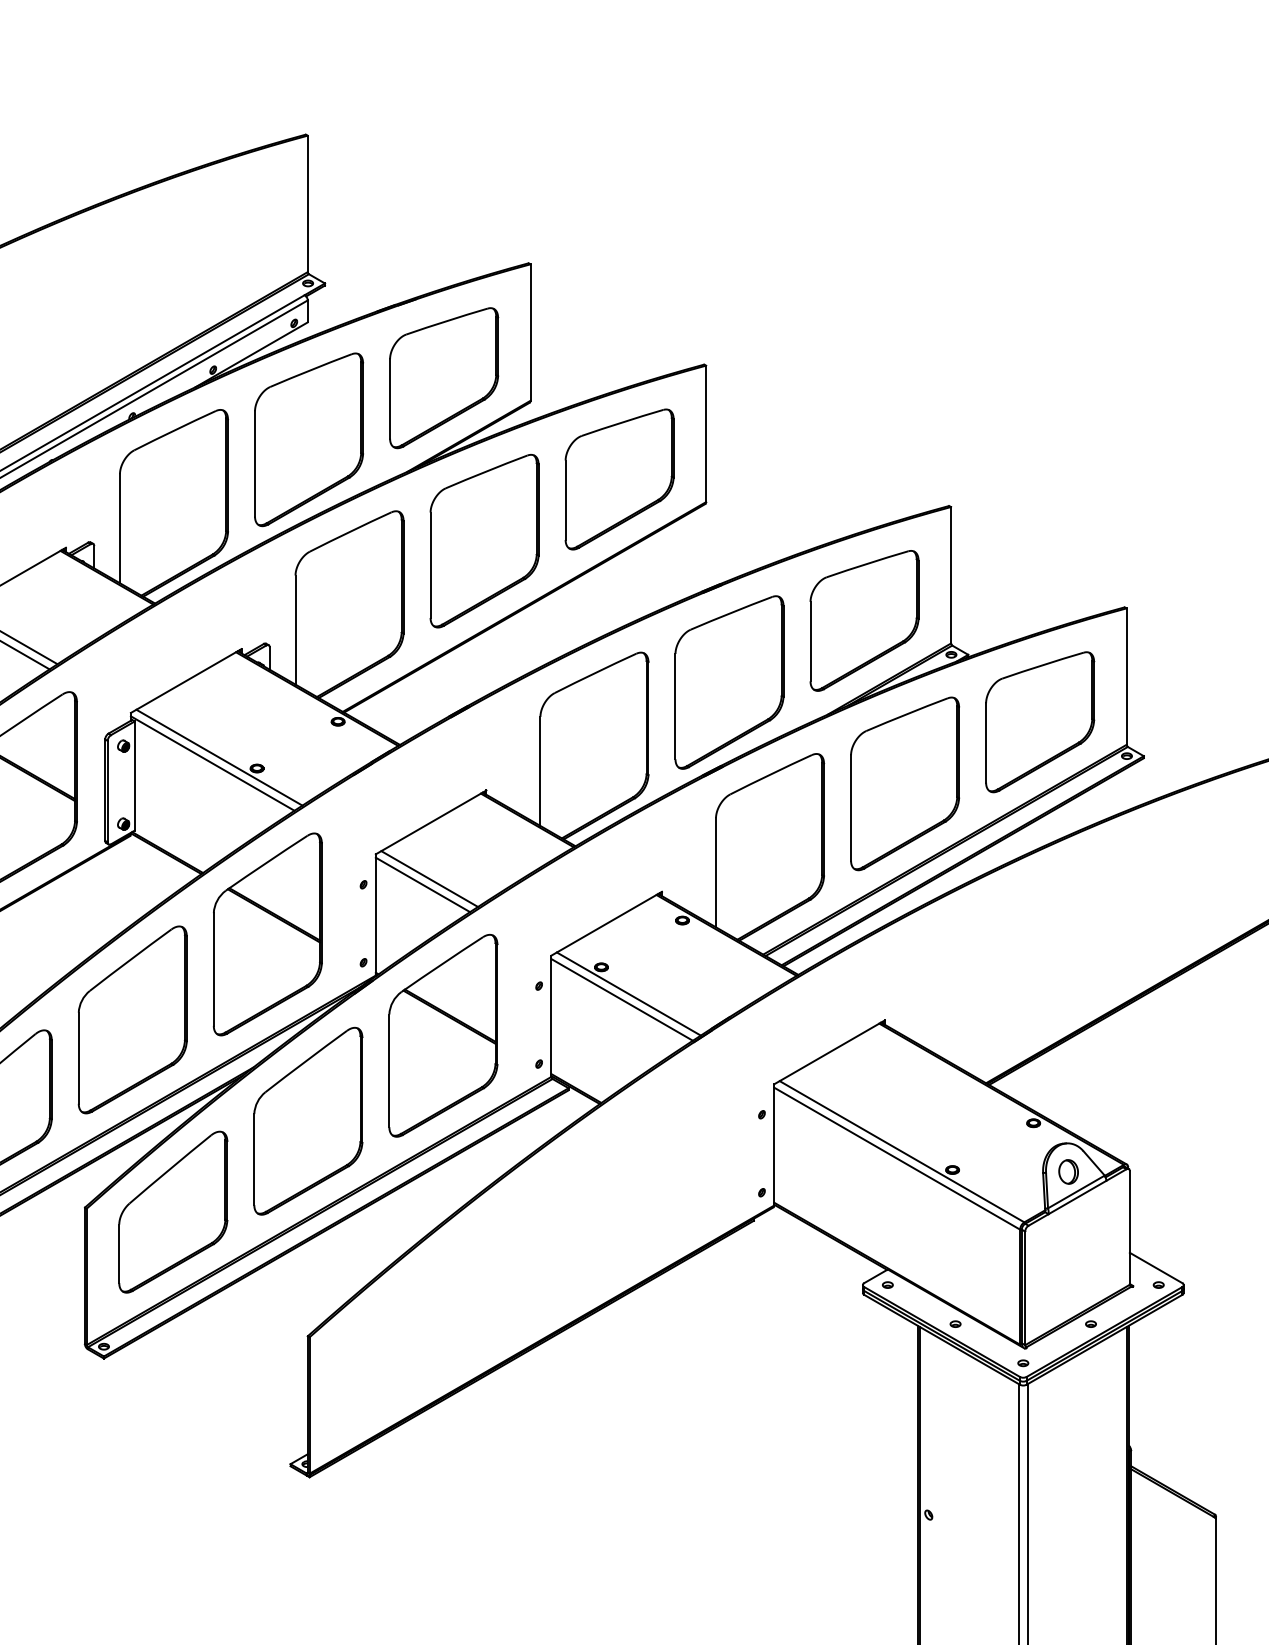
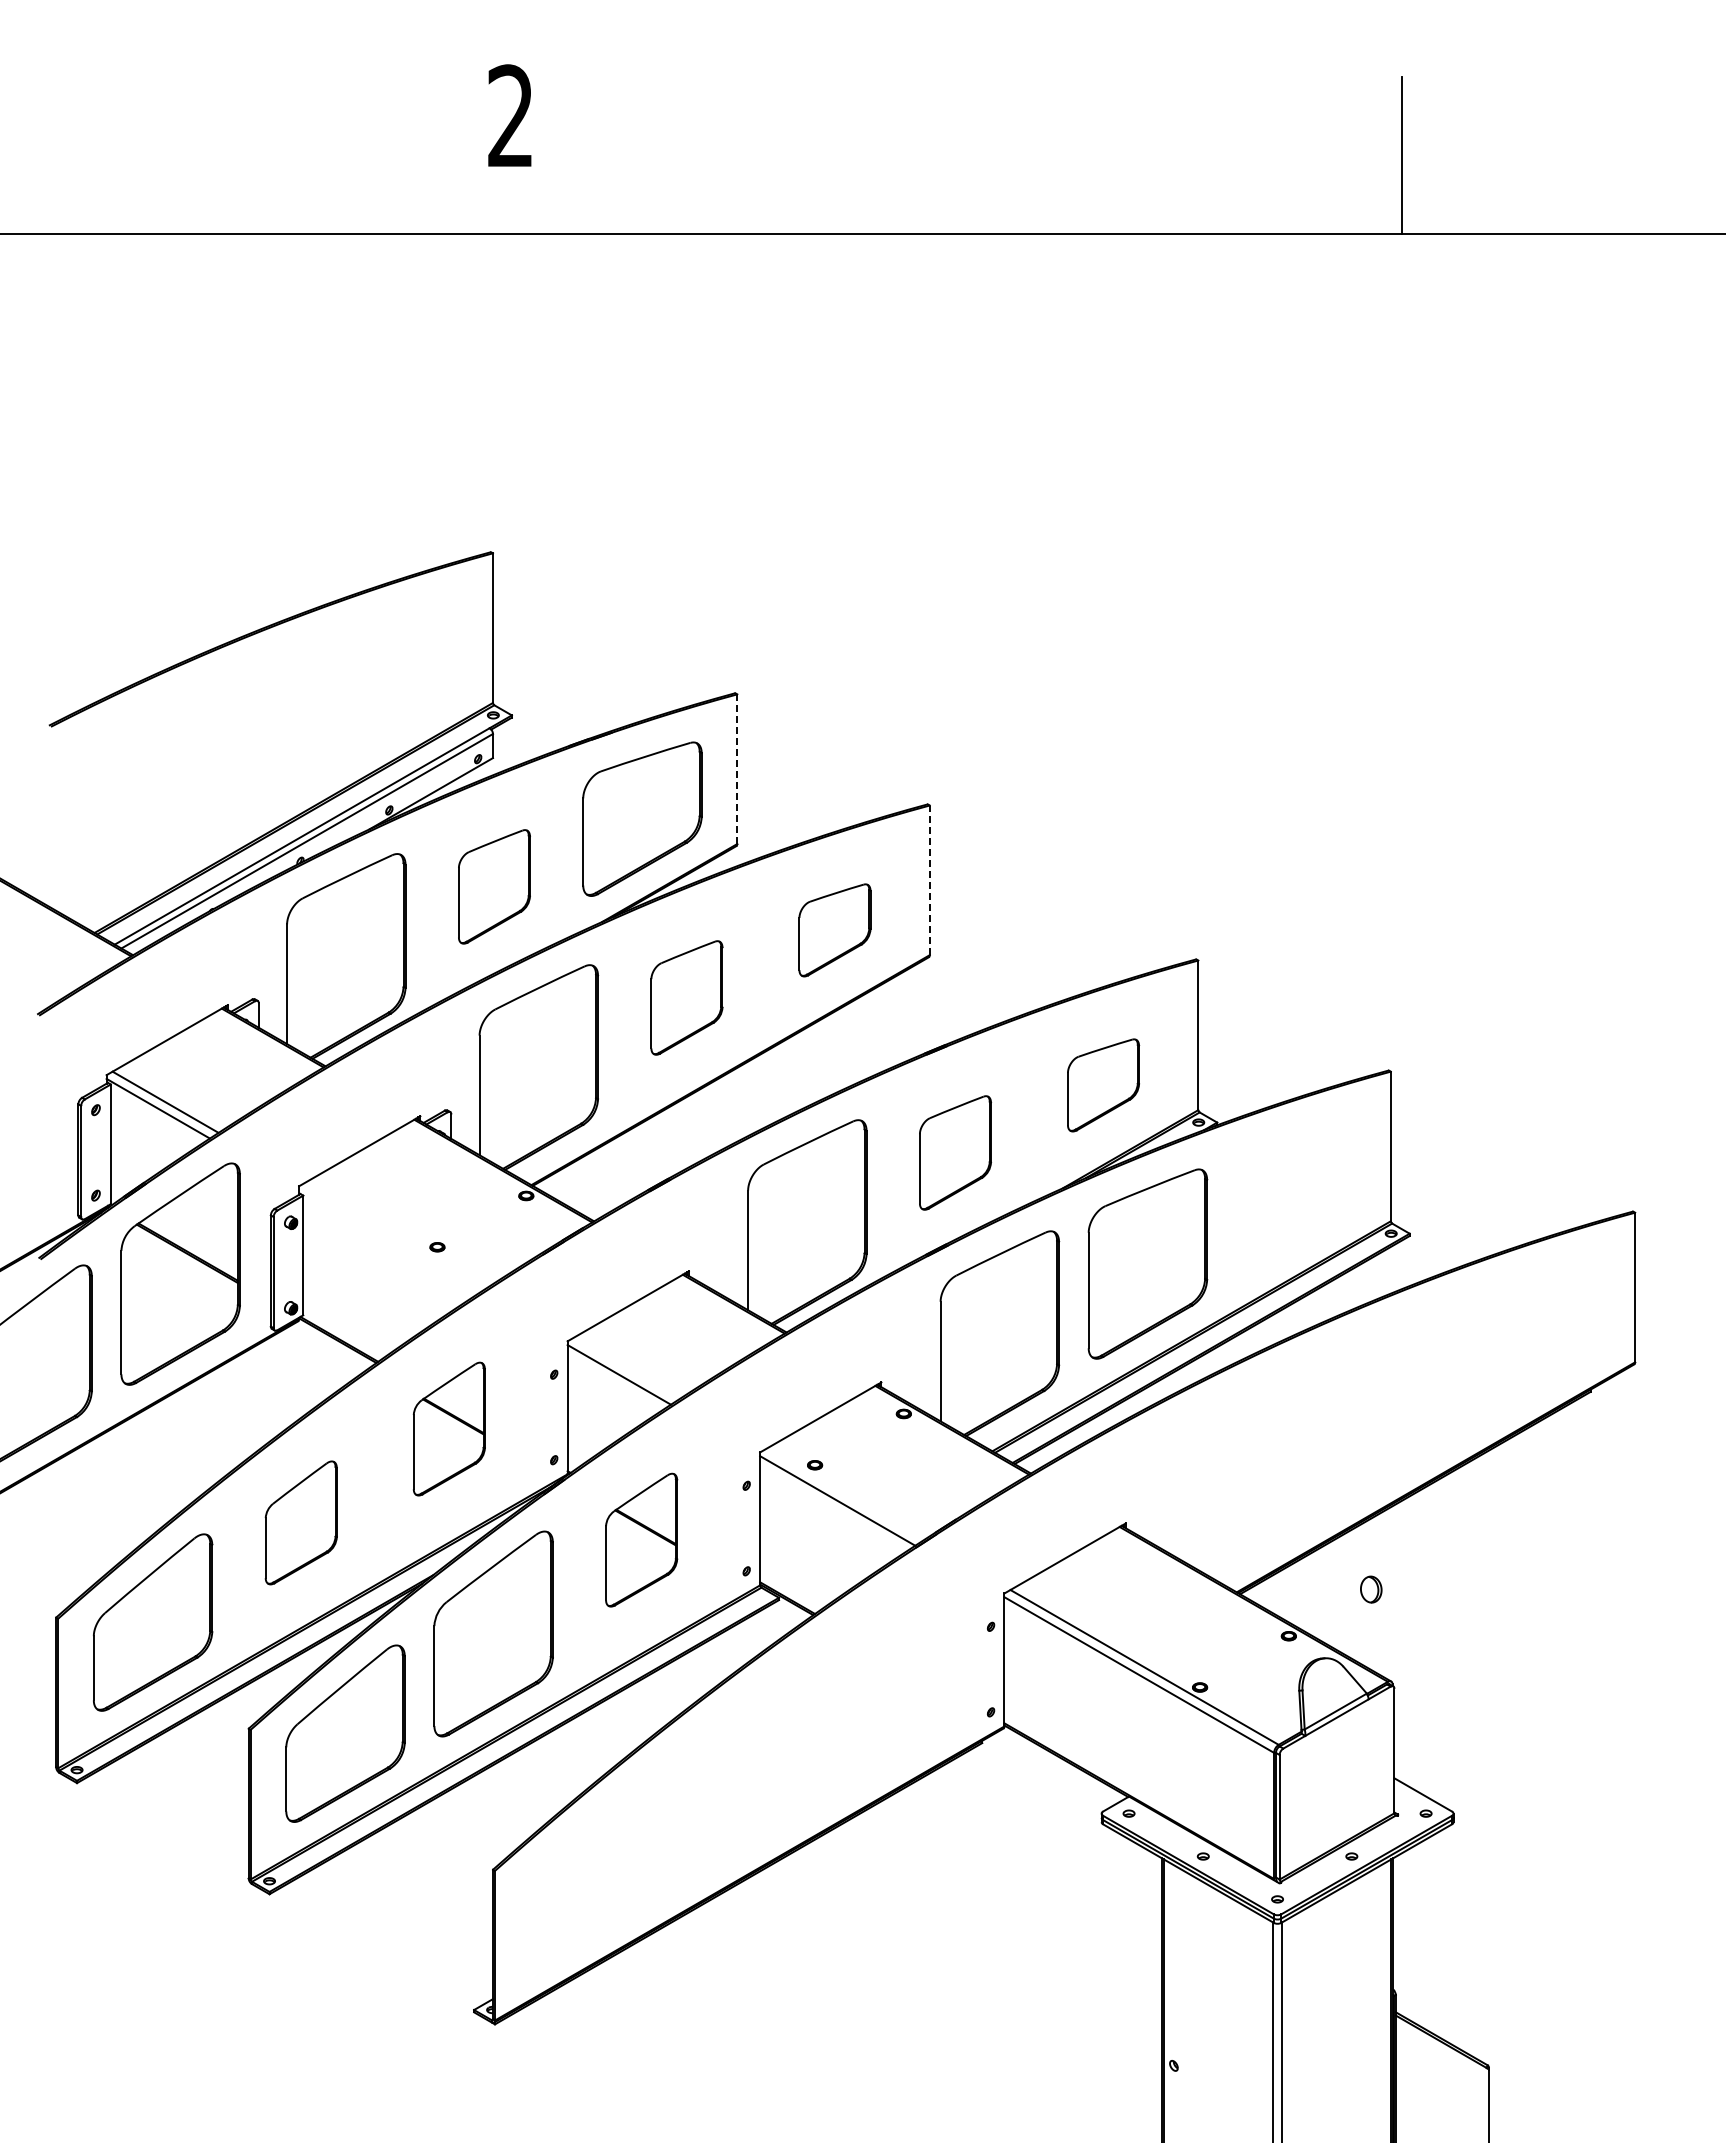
line: (530, 332) -> (737, 769), solid -> dashed
line: (705, 434) -> (929, 880), solid -> dashed
part: (309, 439) -> (494, 886), size x0.6
part: (619, 479) -> (834, 930), size x0.6
part: (484, 540) -> (686, 997), size x0.6
part: (864, 621) -> (1103, 1085), size x0.6
part: (729, 682) -> (955, 1152), size x0.6
part: (1039, 722) -> (1295, 1196), removed
line: (219, 756) -> (396, 1234), removed
line: (212, 763) -> (388, 1241), removed
line: (429, 879) -> (626, 1368), removed
part: (268, 933) -> (449, 1428), size x0.6
line: (628, 994) -> (844, 1494), removed
part: (133, 1019) -> (301, 1522), size x0.6
part: (443, 1035) -> (641, 1539), size x0.6
part: (1068, 1171) -> (1371, 1589), moved

